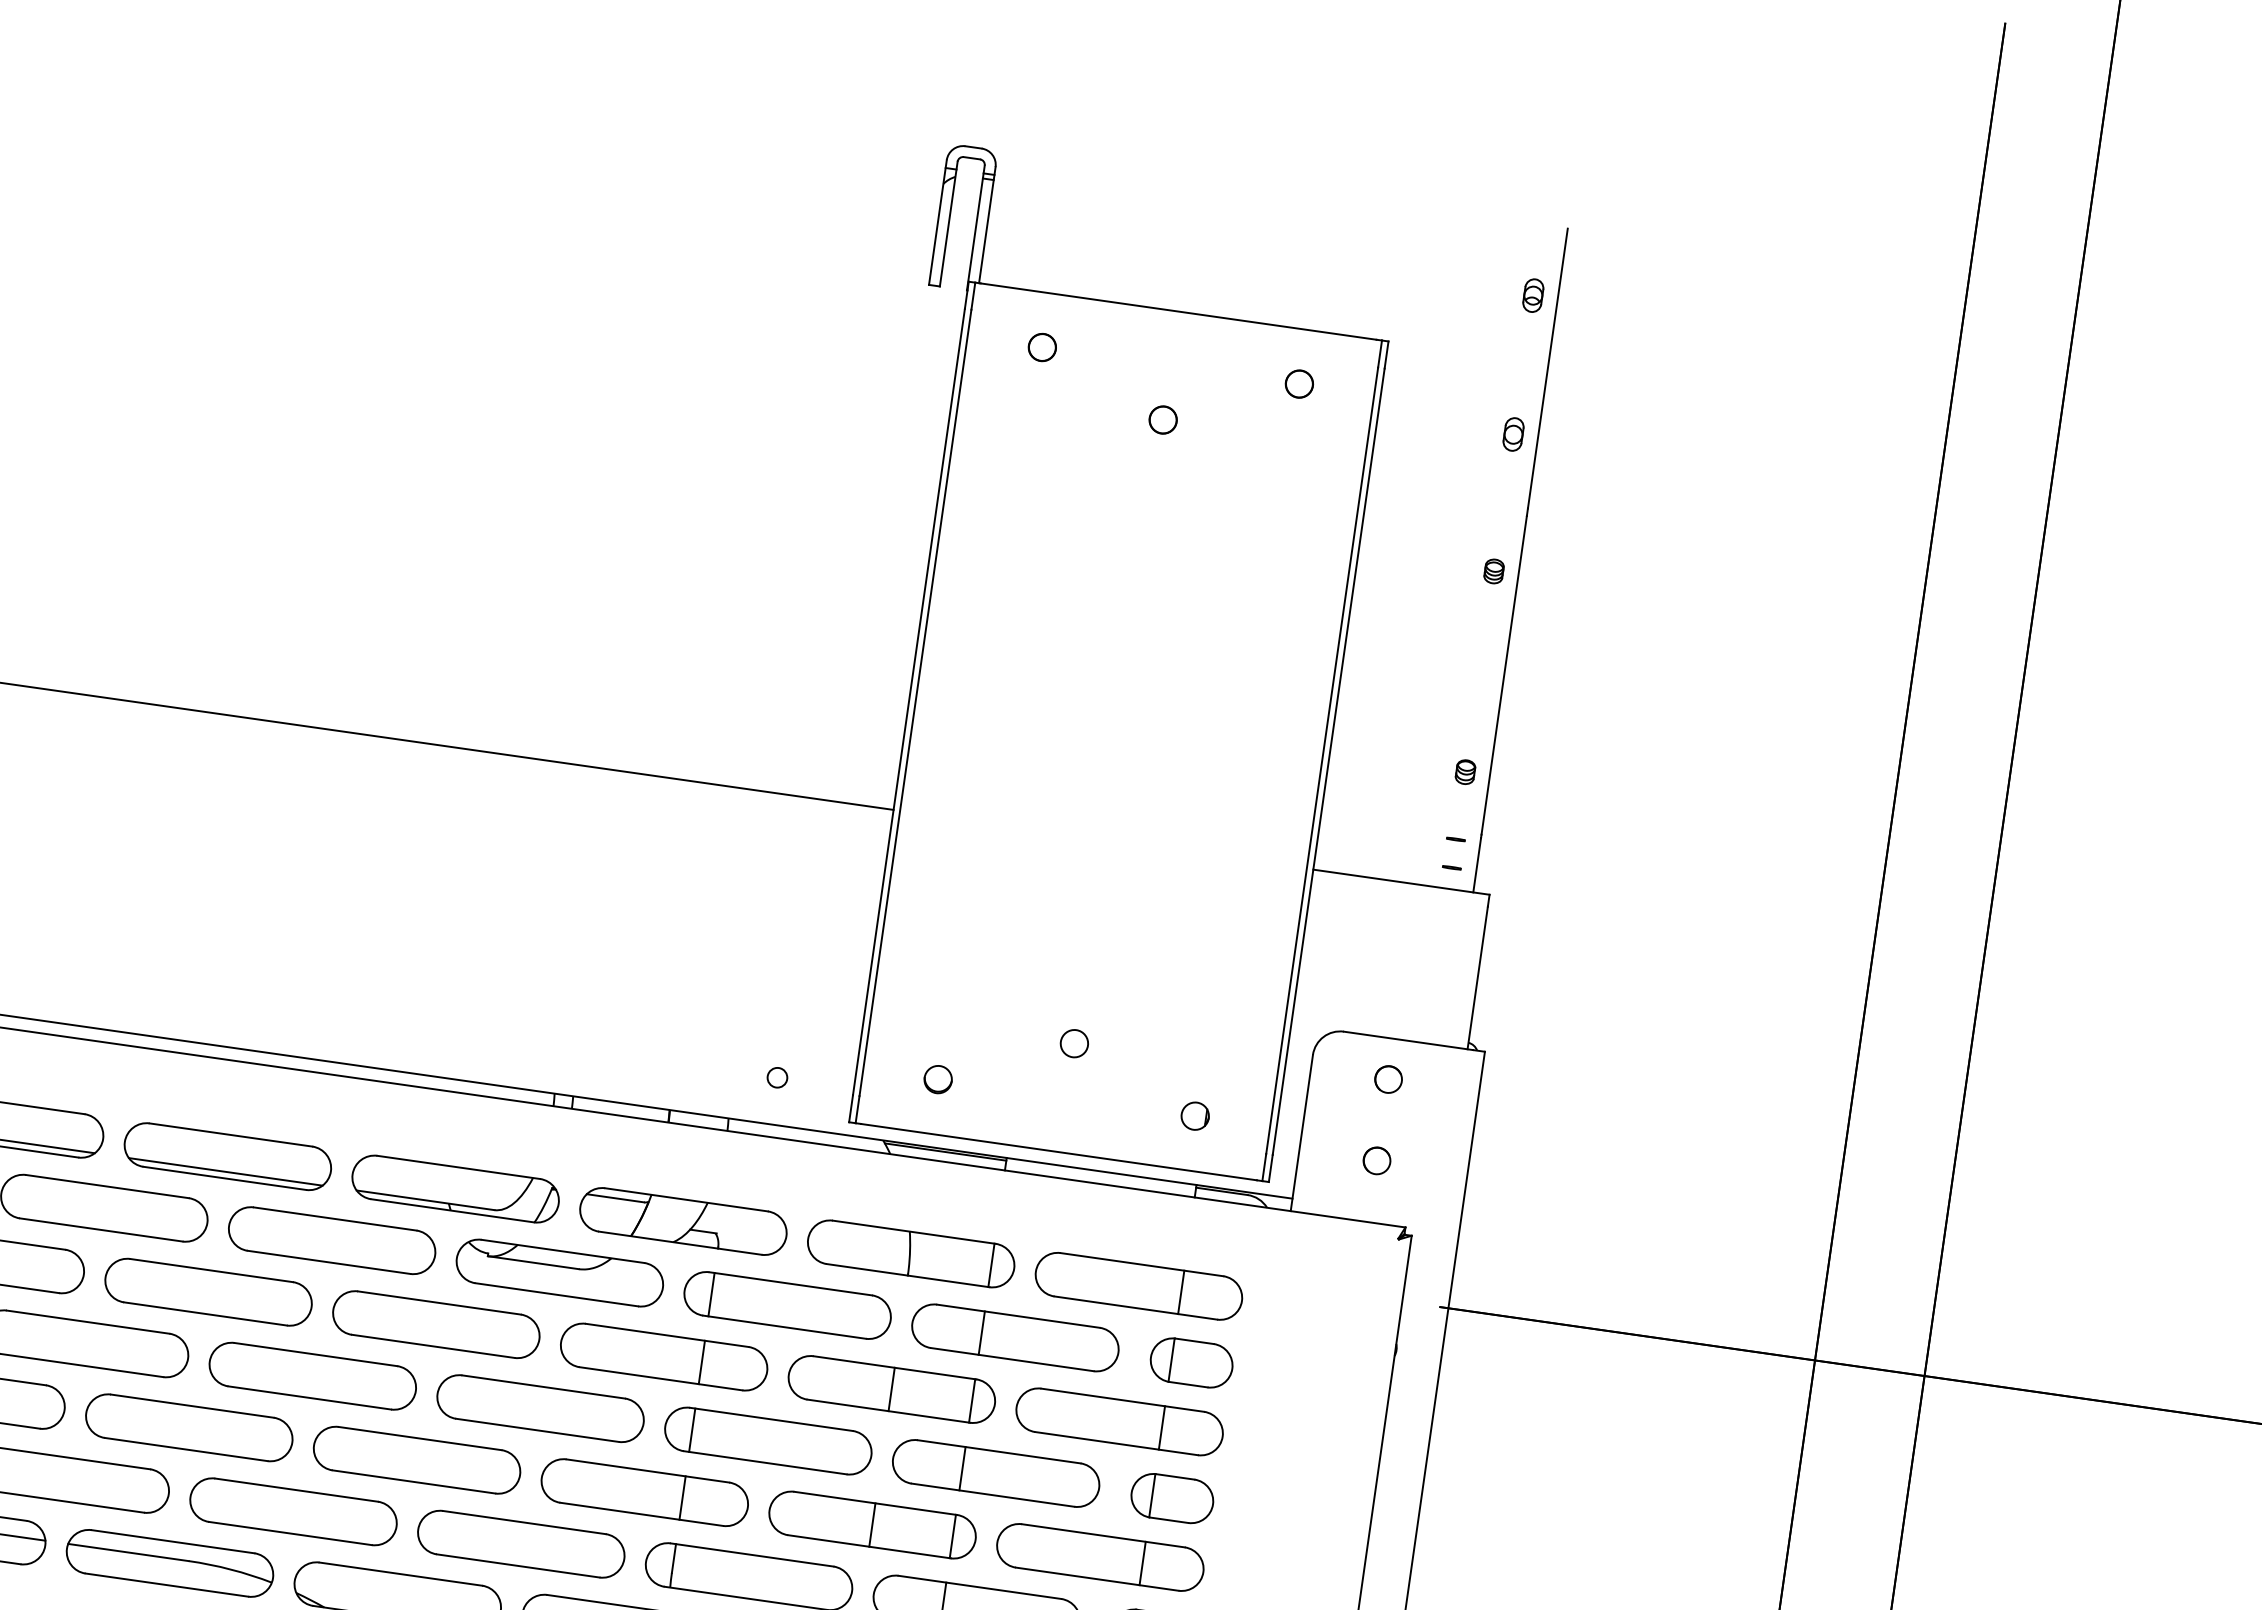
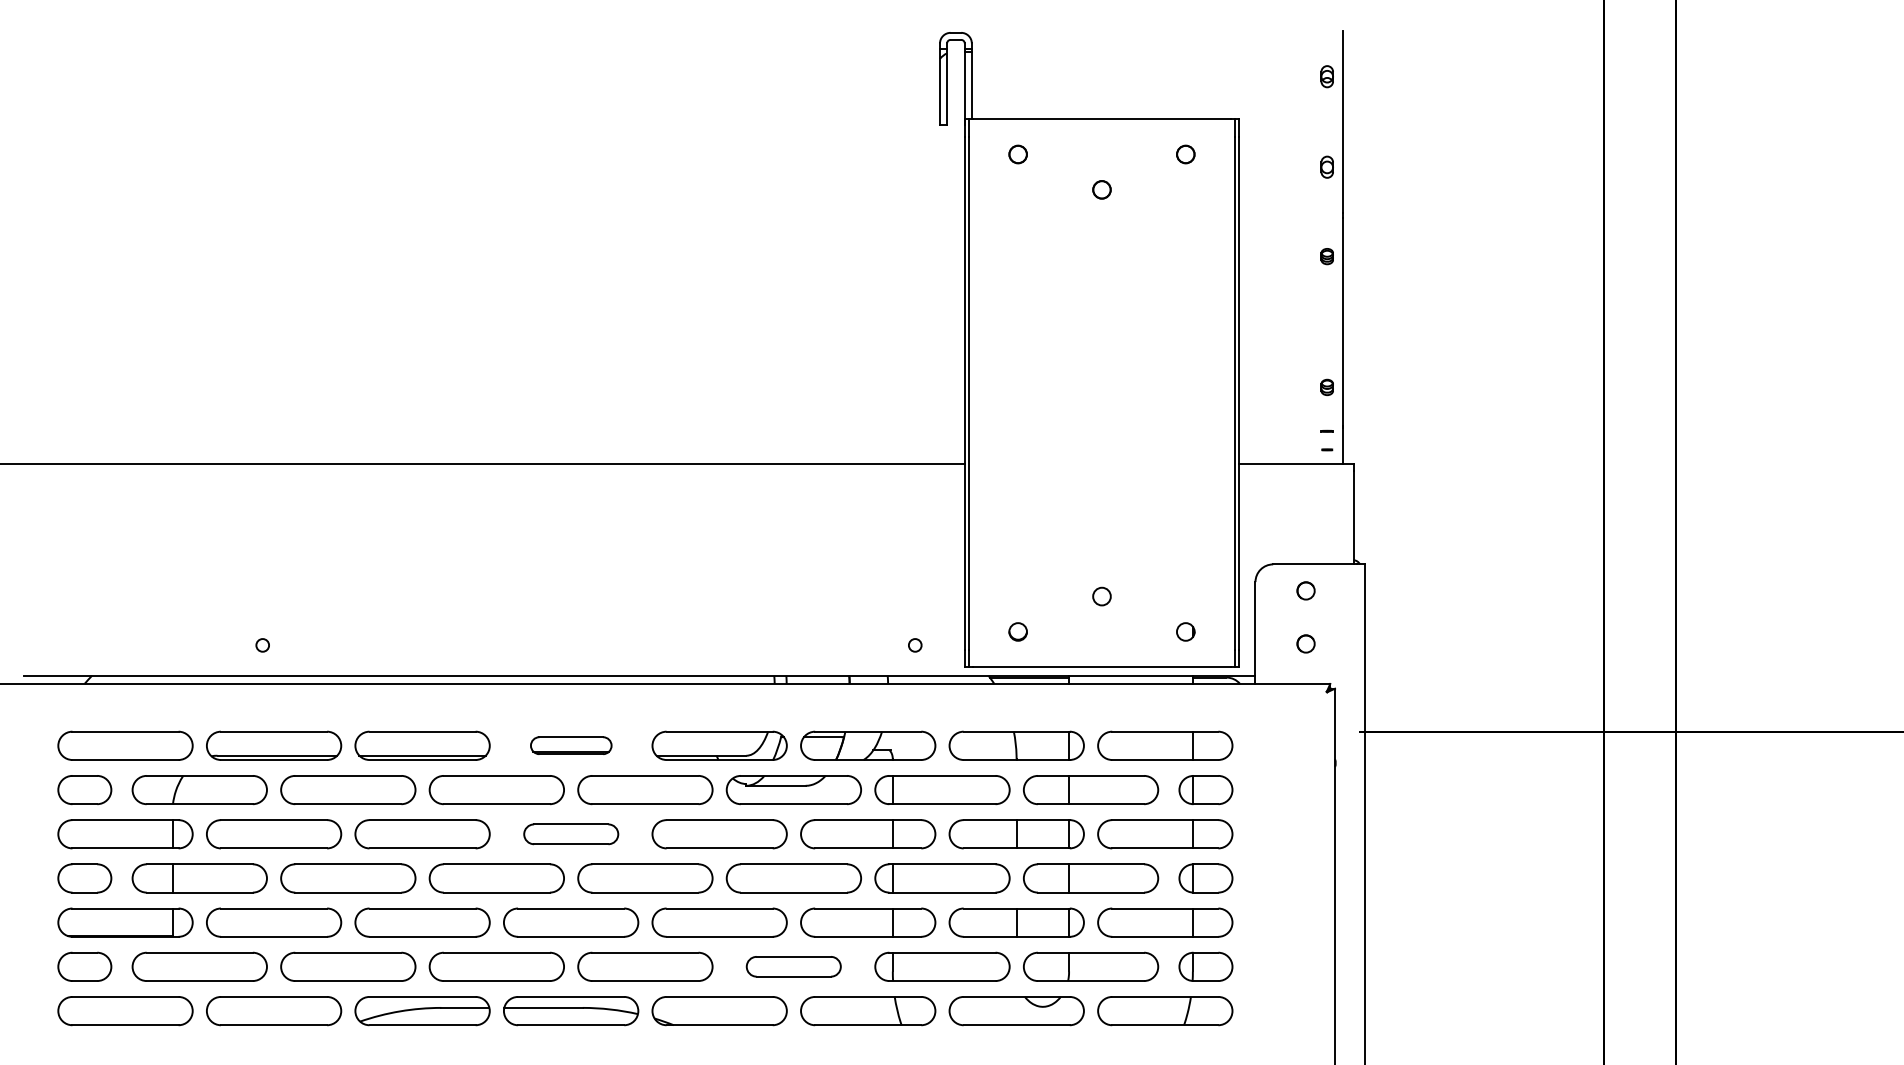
part: (228, 1156) -> (571, 745), size x0.6
part: (209, 1292) -> (571, 834), size x0.7
part: (520, 1543) -> (793, 966), size x0.7

